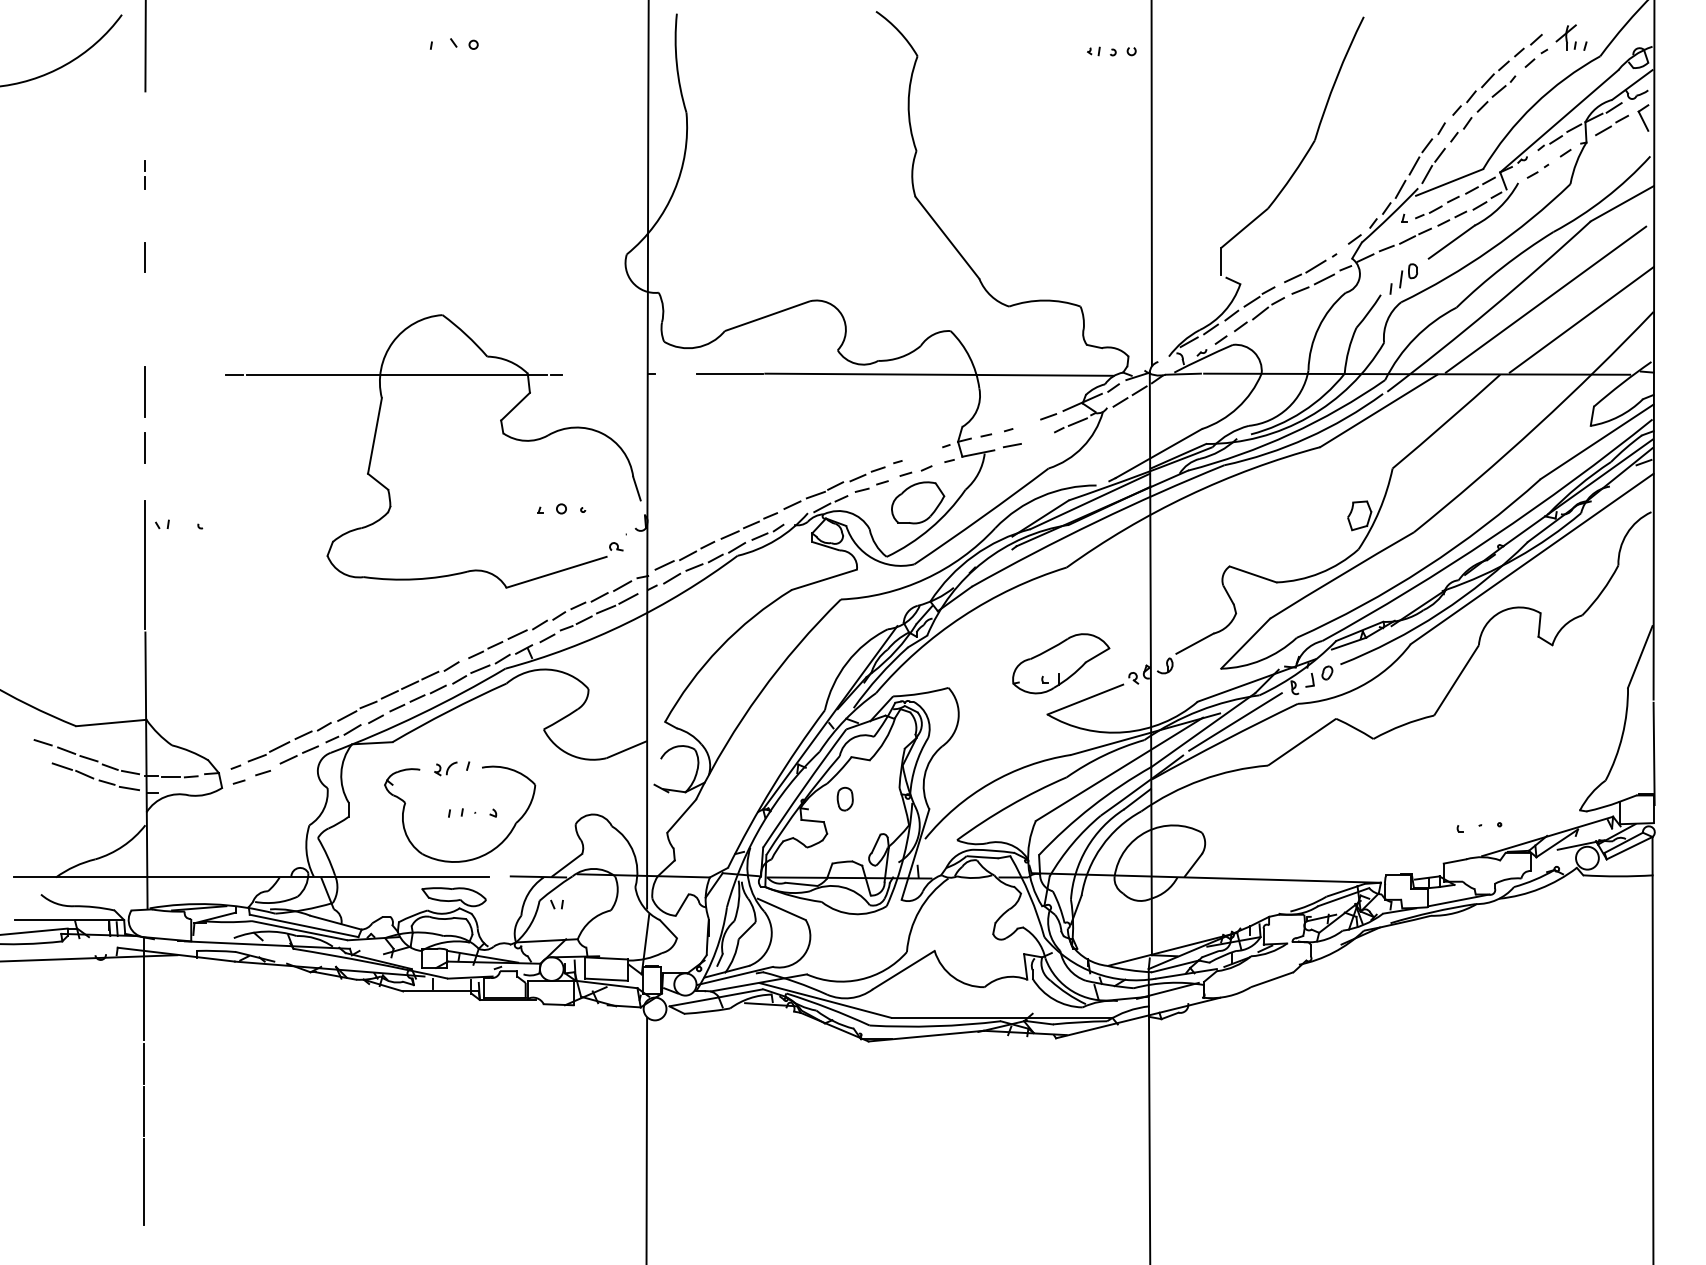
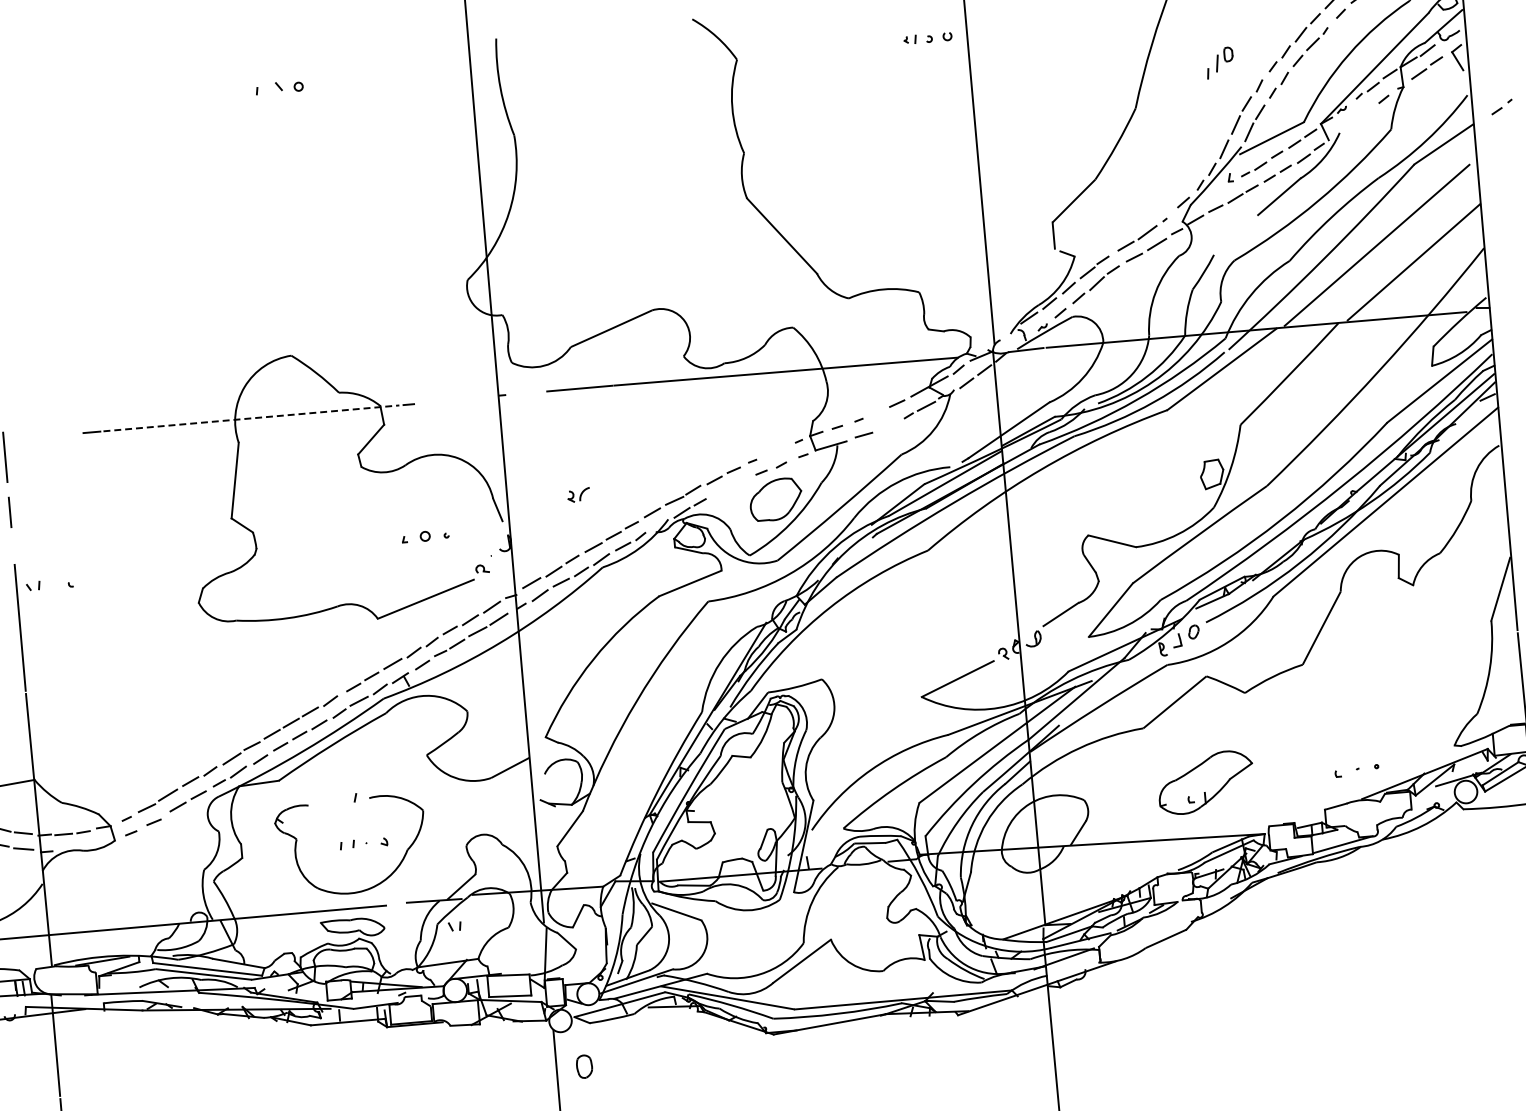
part: (1537, 170) -> (1501, 106), moved
part: (1403, 278) -> (1219, 62), moved
line: (397, 374) -> (252, 418), solid -> dashed
part: (871, 486) -> (728, 487), removed
part: (1061, 663) -> (1206, 782), moved
line: (1235, 721) -> (1107, 687), removed
part: (445, 768) -> (578, 494), moved
part: (844, 798) -> (583, 1066), moved

